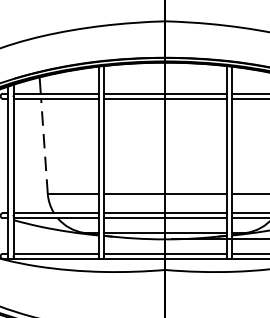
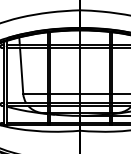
line: (44, 145) -> (21, 70), dashed -> solid

